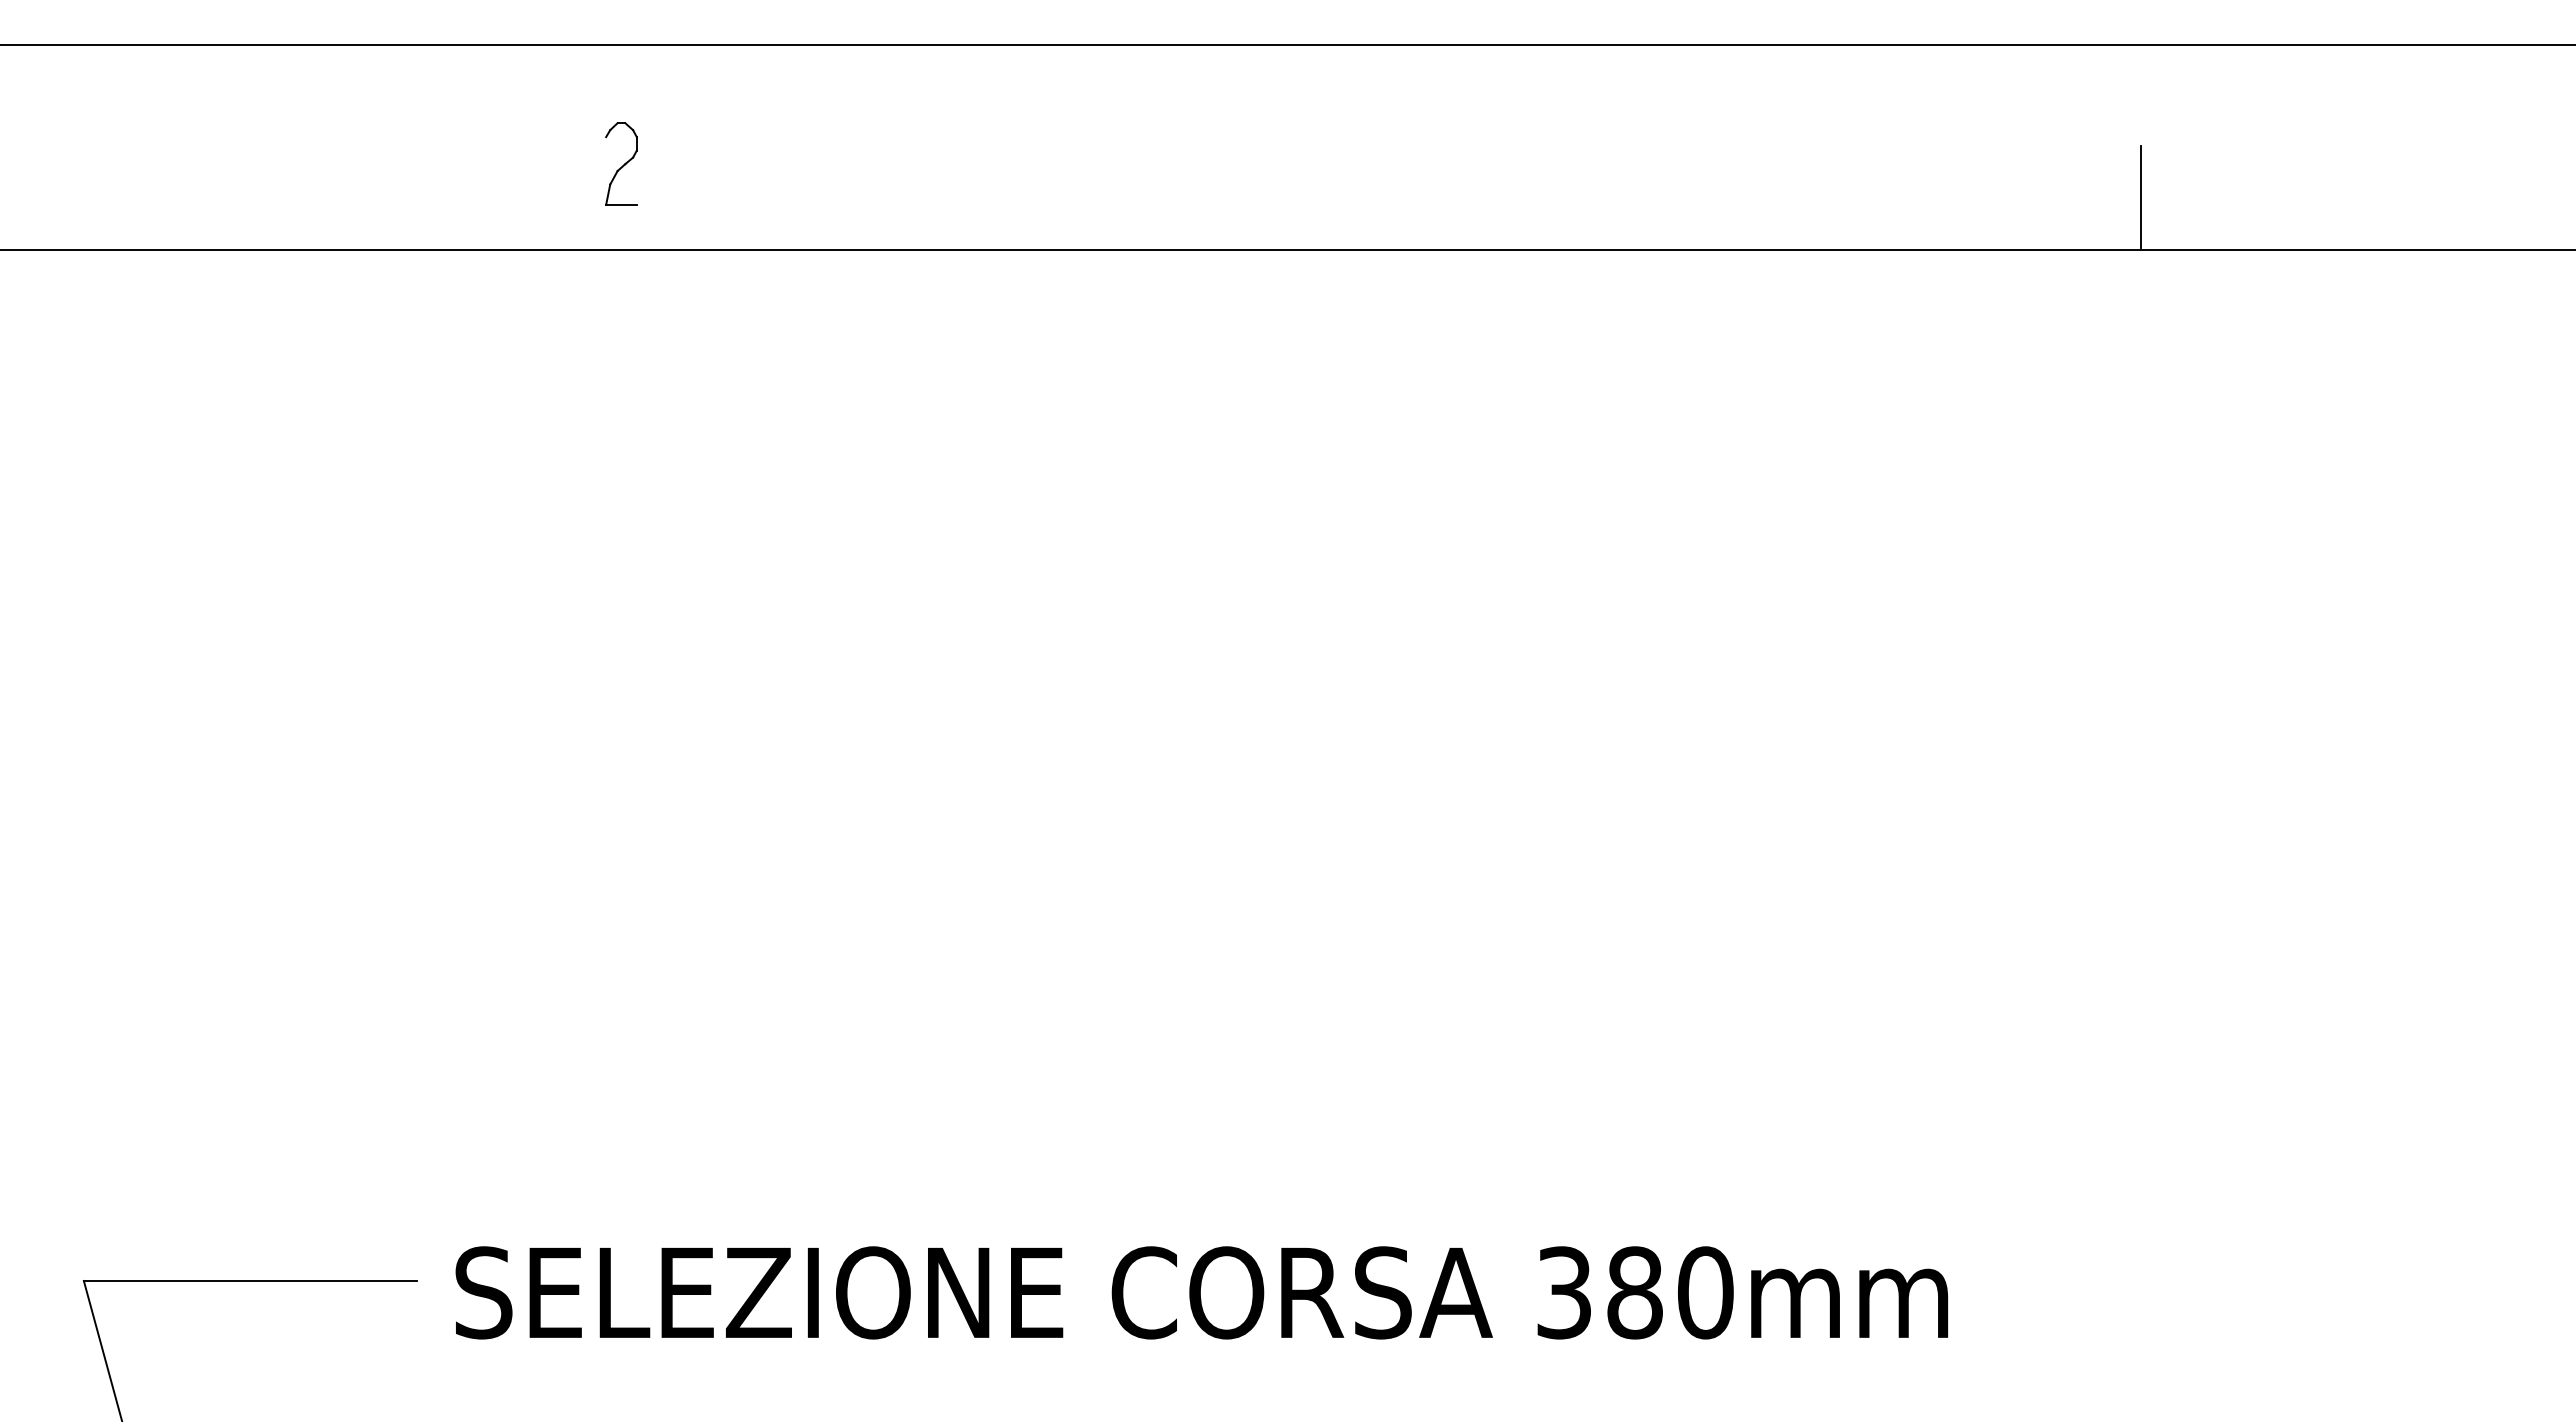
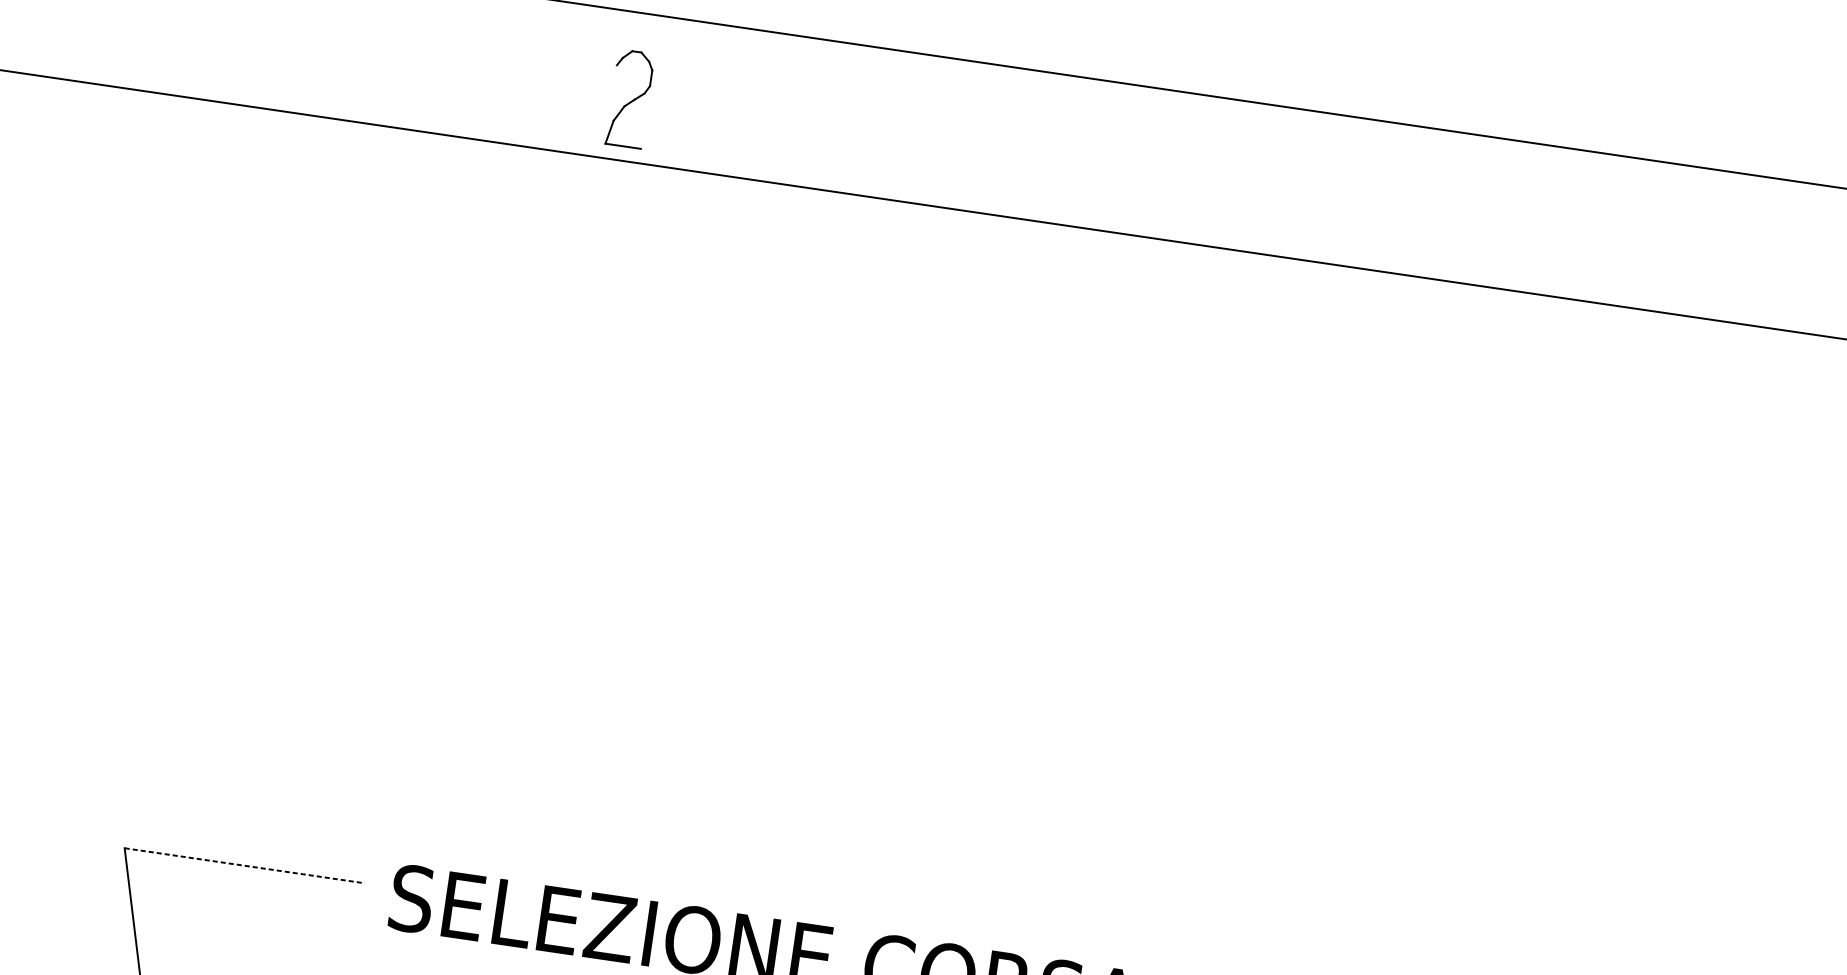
part: (621, 163) -> (630, 98), size x1.6
line: (2141, 197) -> (1723, 283), removed
line: (250, 1281) -> (244, 866), solid -> dashed

